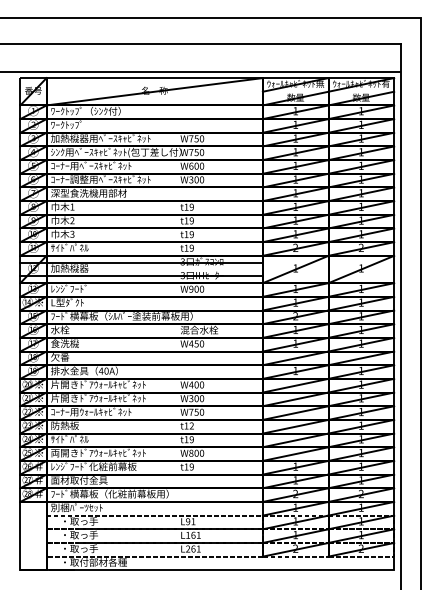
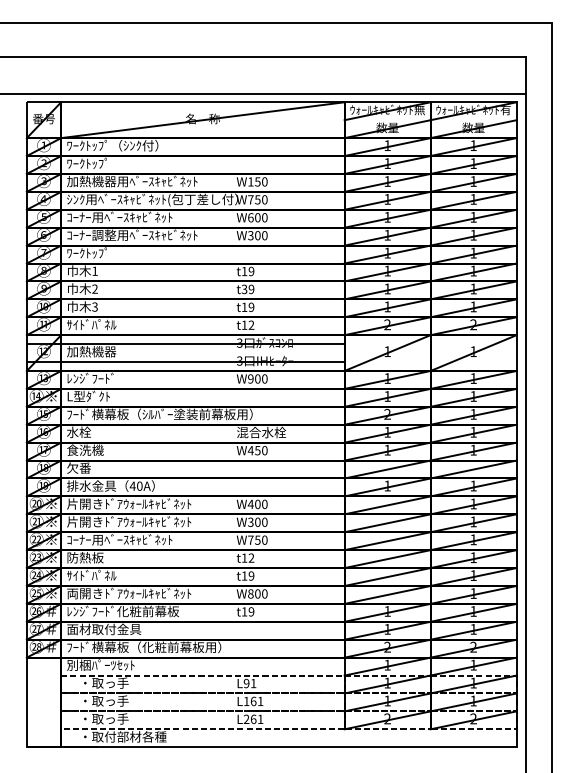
text: (191, 138) -> (250, 181), W750 -> W150
text: (88, 192) -> (116, 252), 深型食洗機用部材 -> ﾜｰｸﾄｯﾌﾟ
text: (186, 220) -> (244, 289), t19 -> t39
text: (191, 248) -> (251, 325), t19 -> t12
text: (88, 411) -> (116, 539), ｺｰﾅｰ用ｳｫｰﾙｷｬﾋﾞﾈｯﾄ -> ｺｰﾅｰ用ﾍﾞｰｽｷｬﾋﾞﾈｯﾄ

